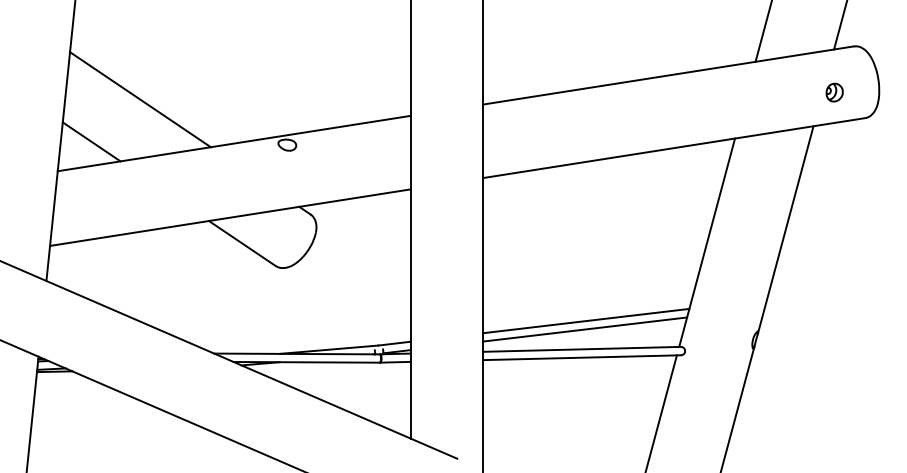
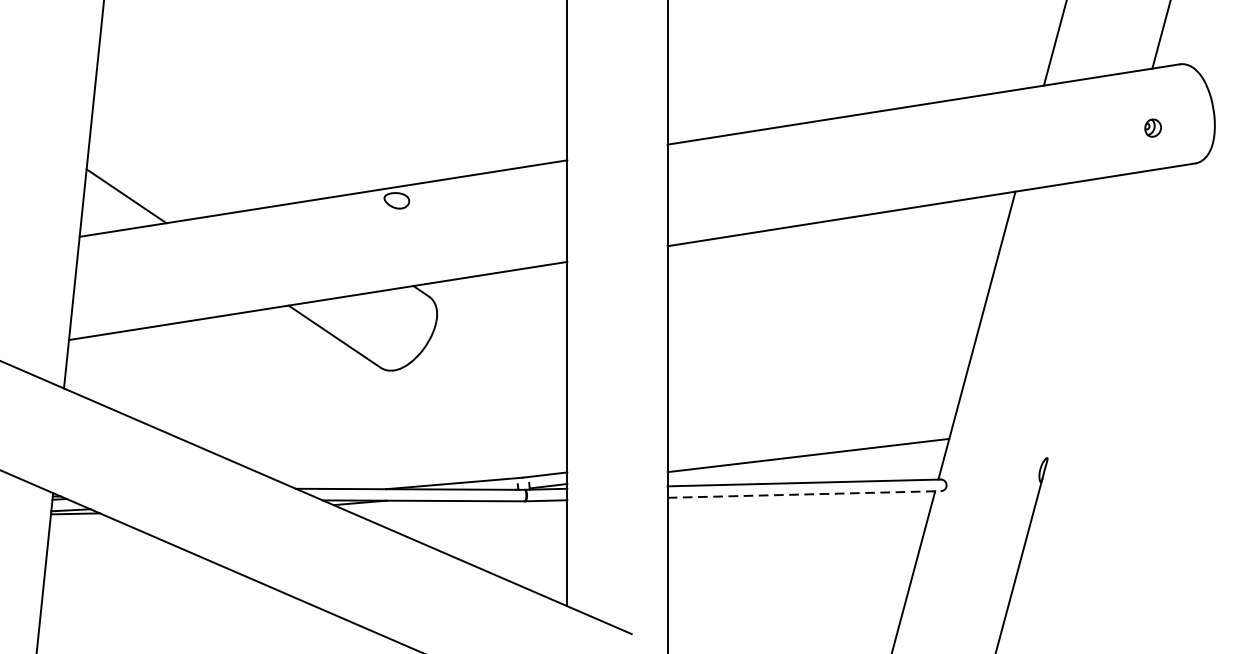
part: (834, 92) -> (1152, 128), size x0.7
line: (140, 99) -> (193, 137), removed
line: (785, 229) -> (1085, 317), removed
line: (586, 320) -> (810, 443), removed
line: (582, 357) -> (804, 494), solid -> dashed

